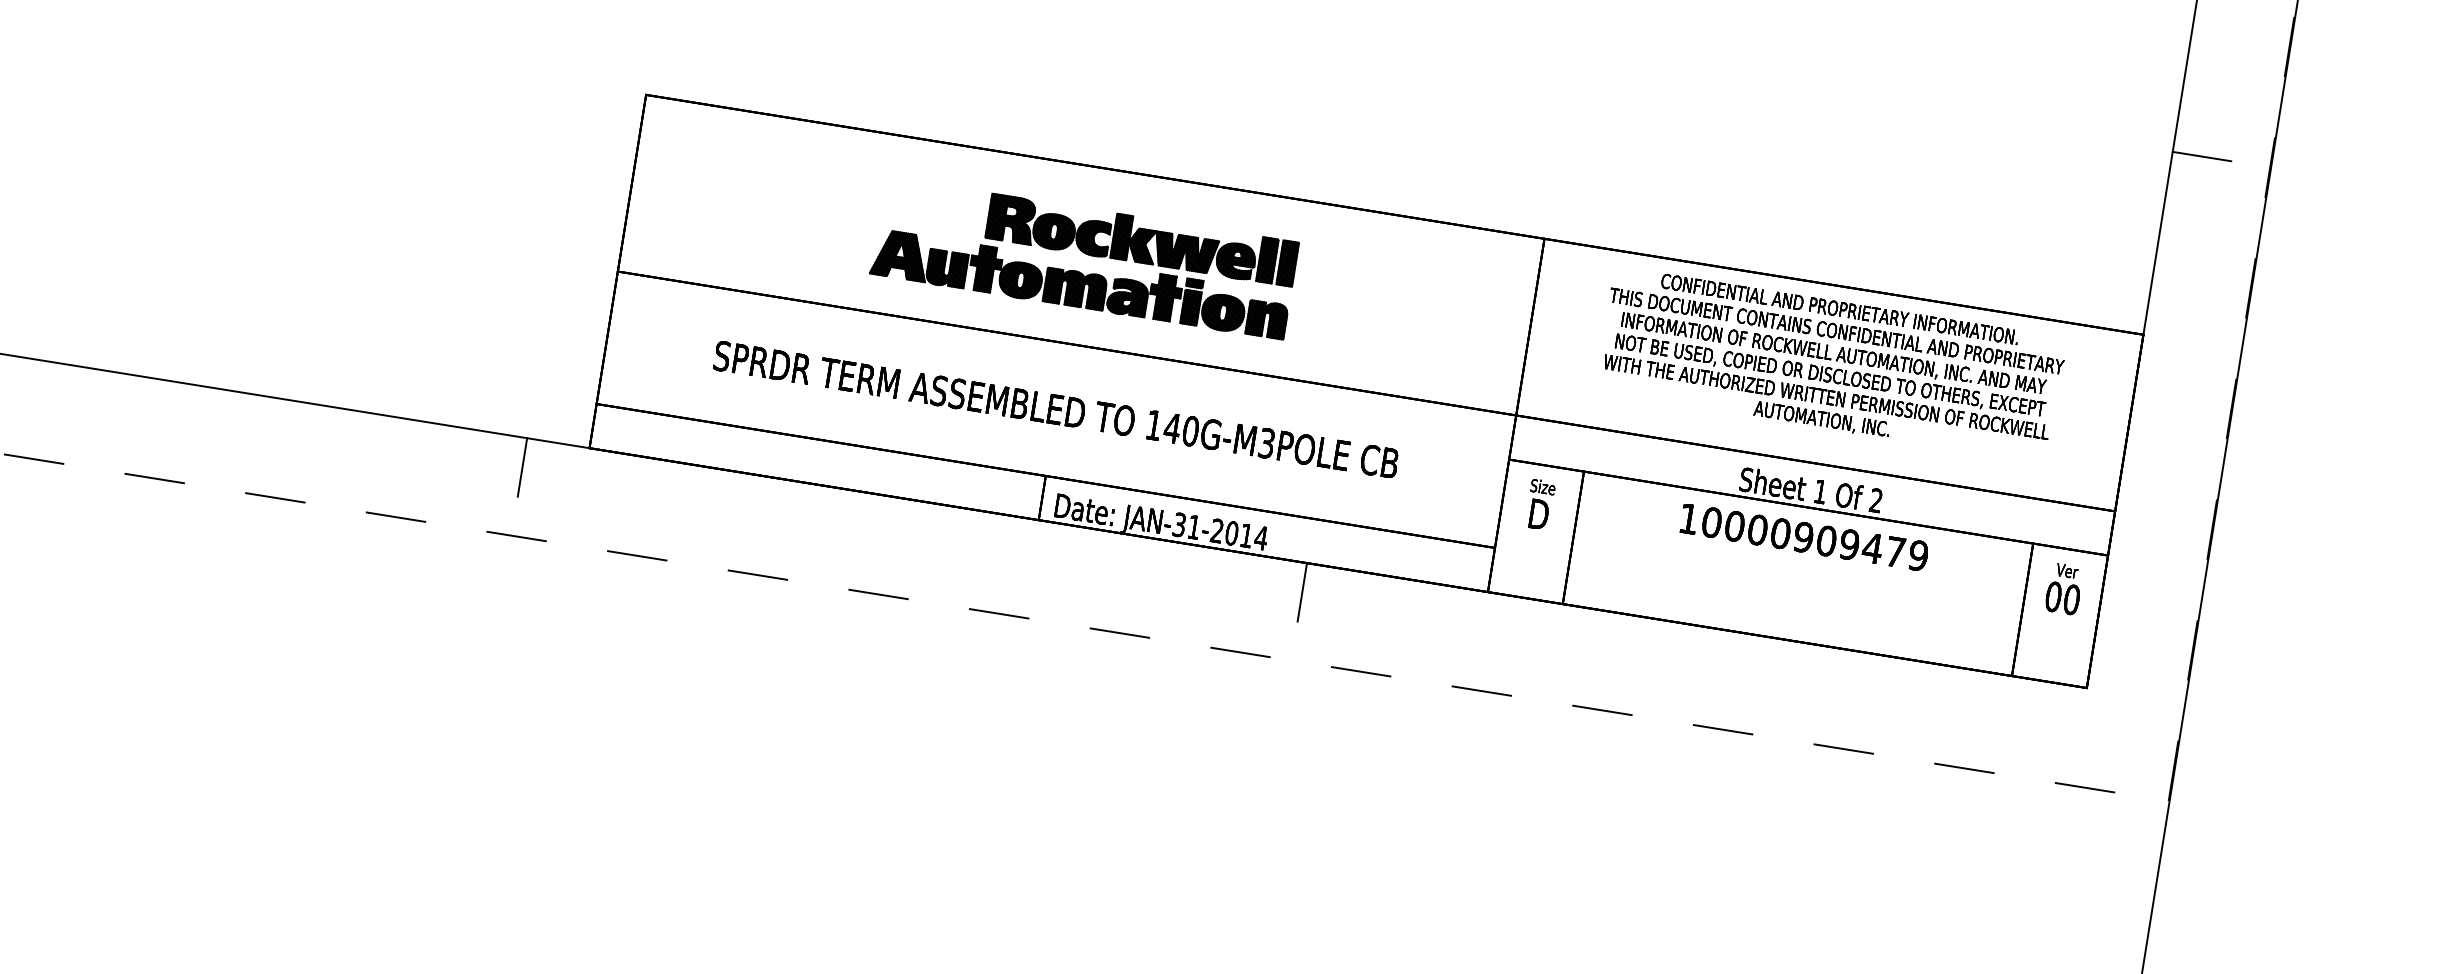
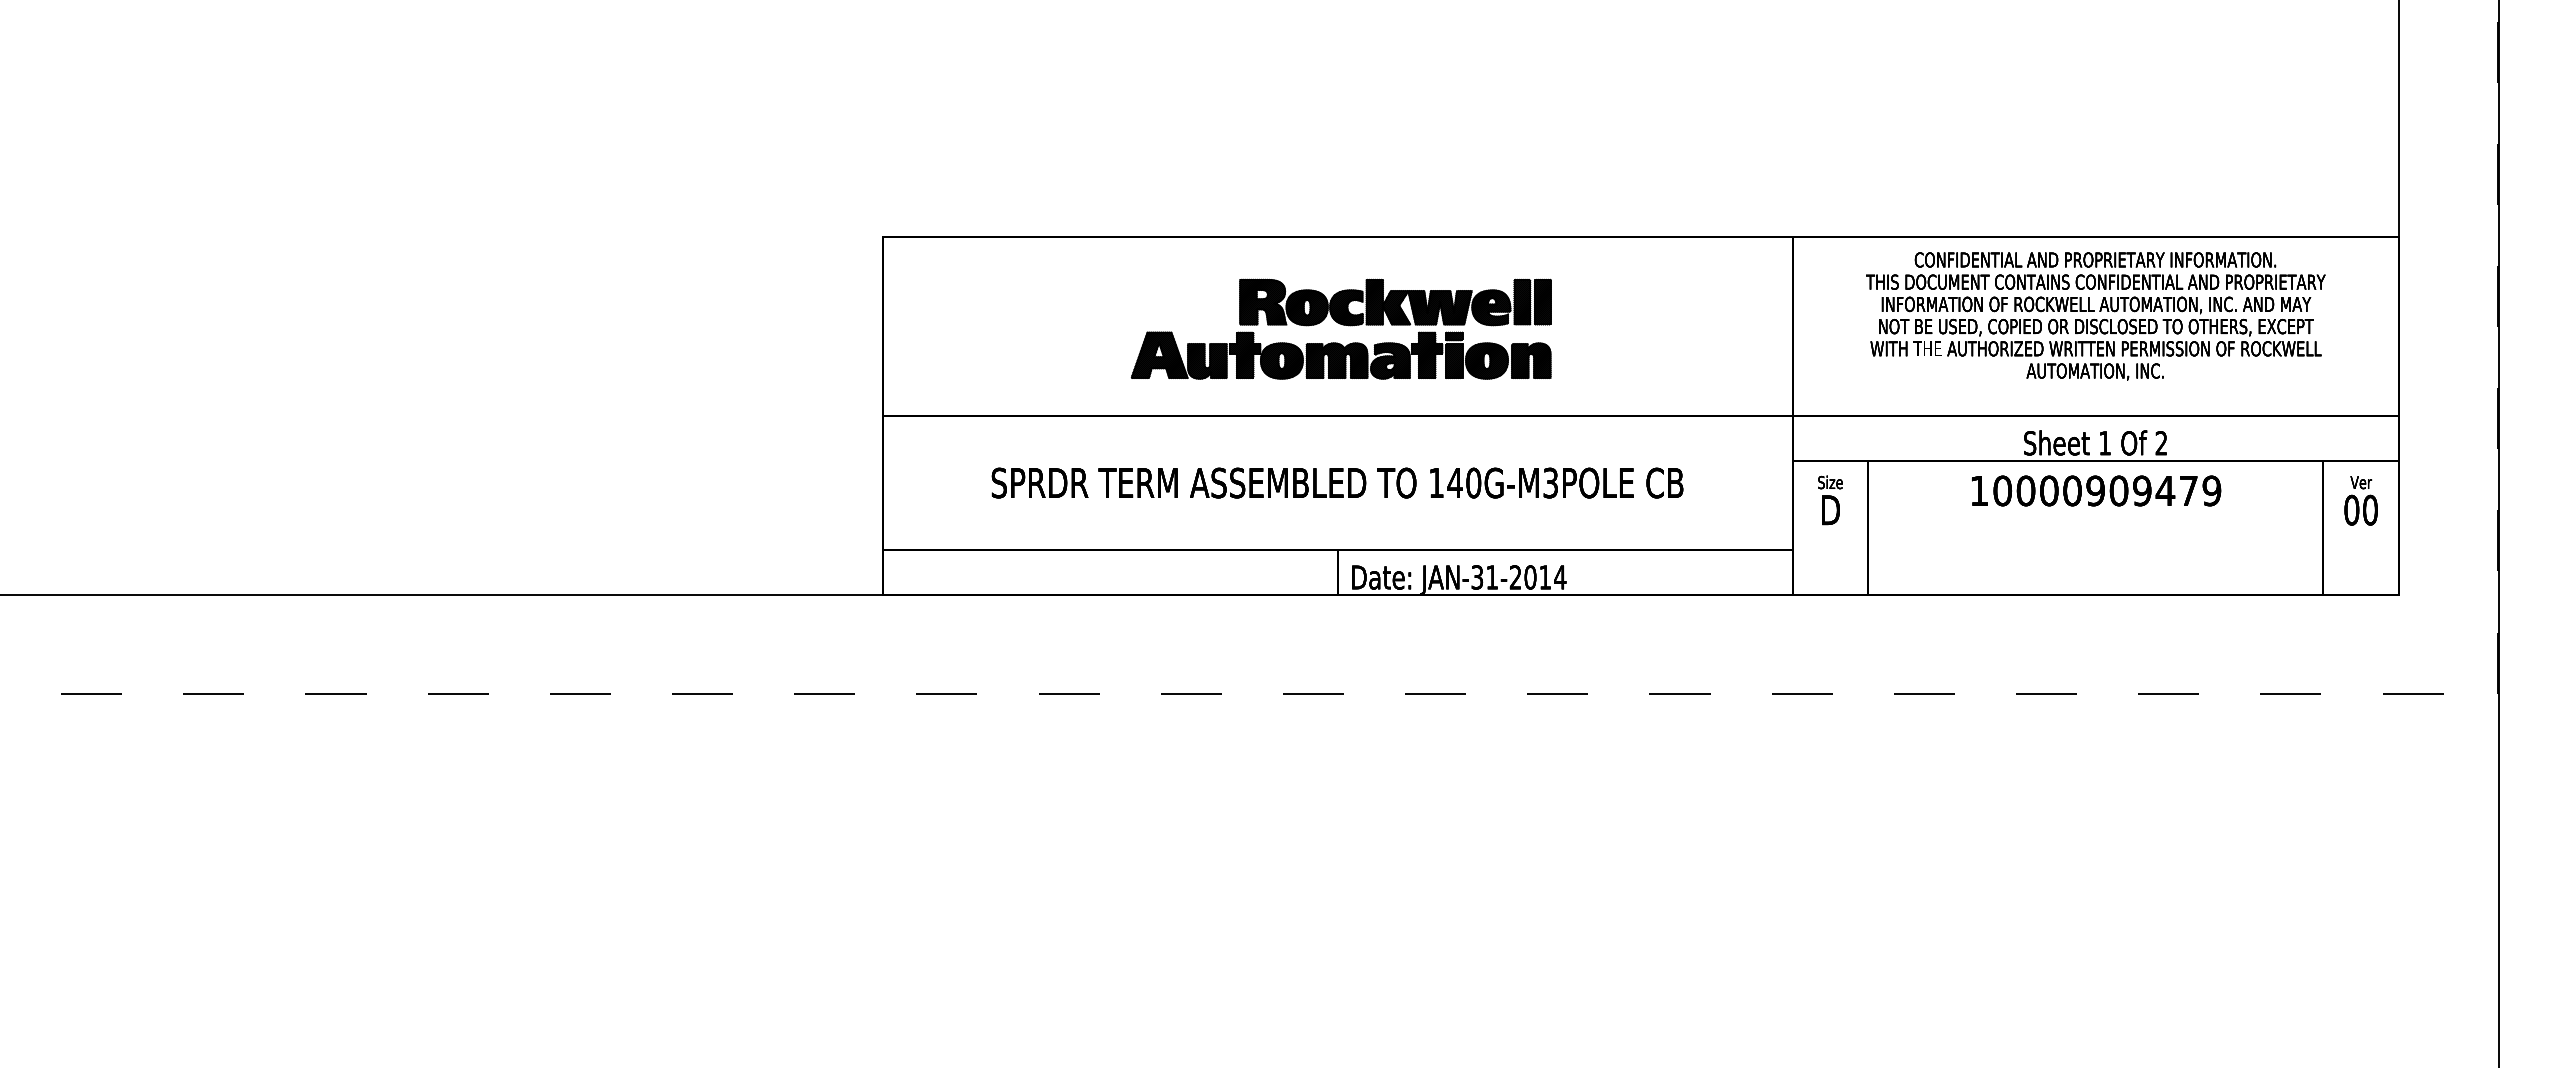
line: (2201, 156) -> (2428, 51), removed
line: (522, 467) -> (819, 624), removed
line: (1302, 592) -> (1609, 624), removed

